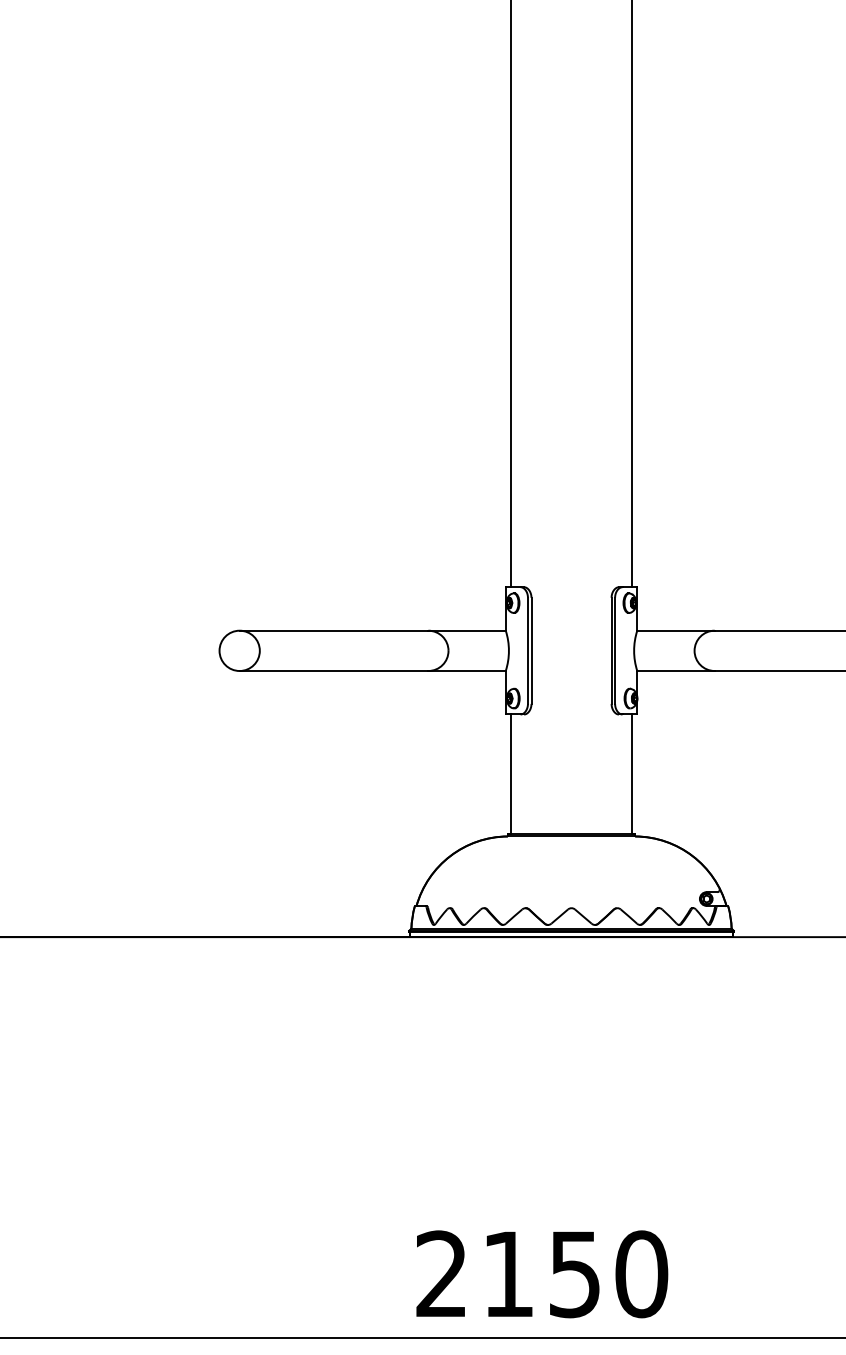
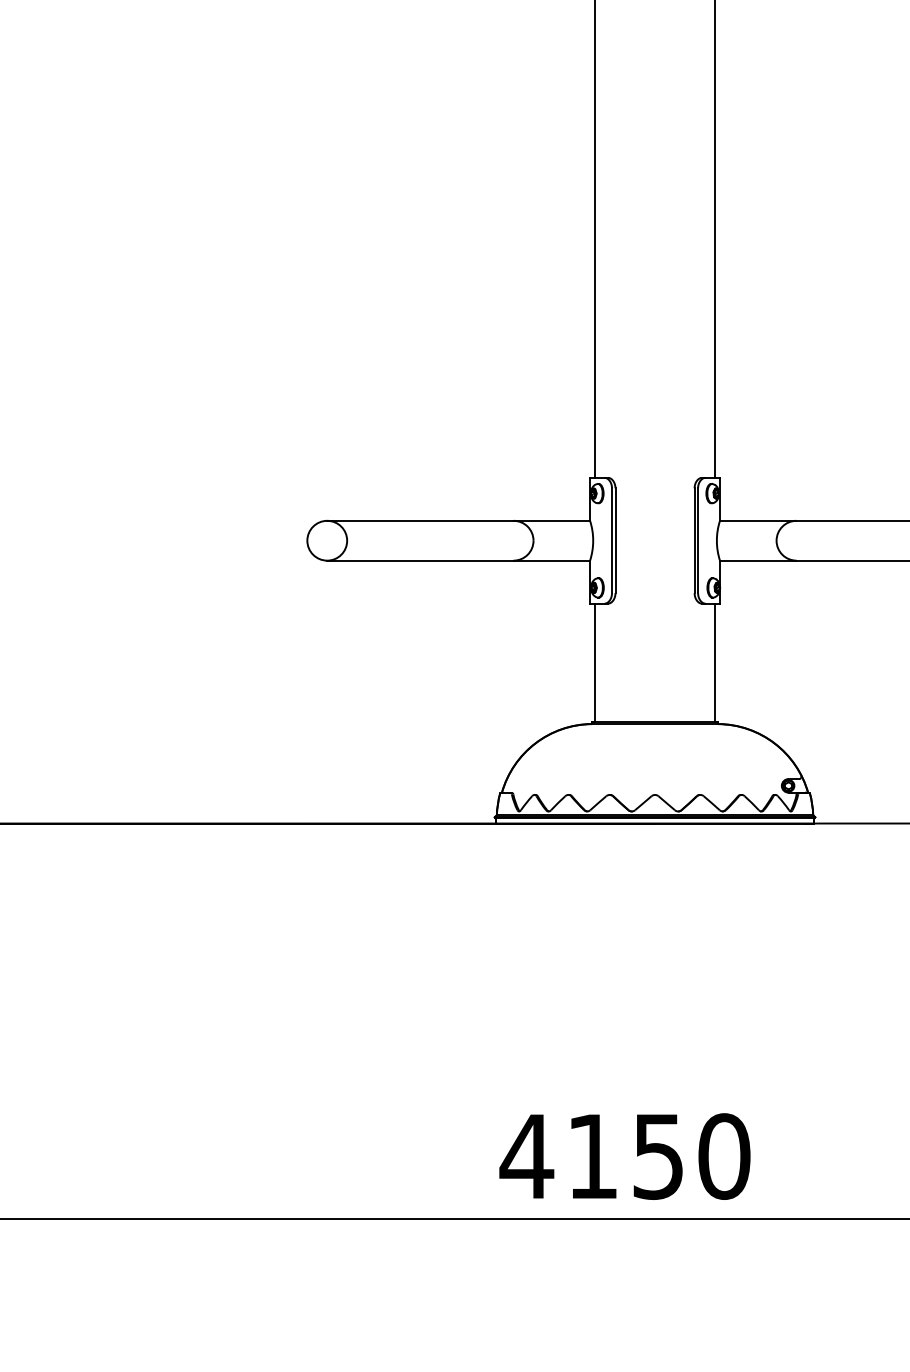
text: (441, 1273) -> (526, 1155), 2150 -> 4150

